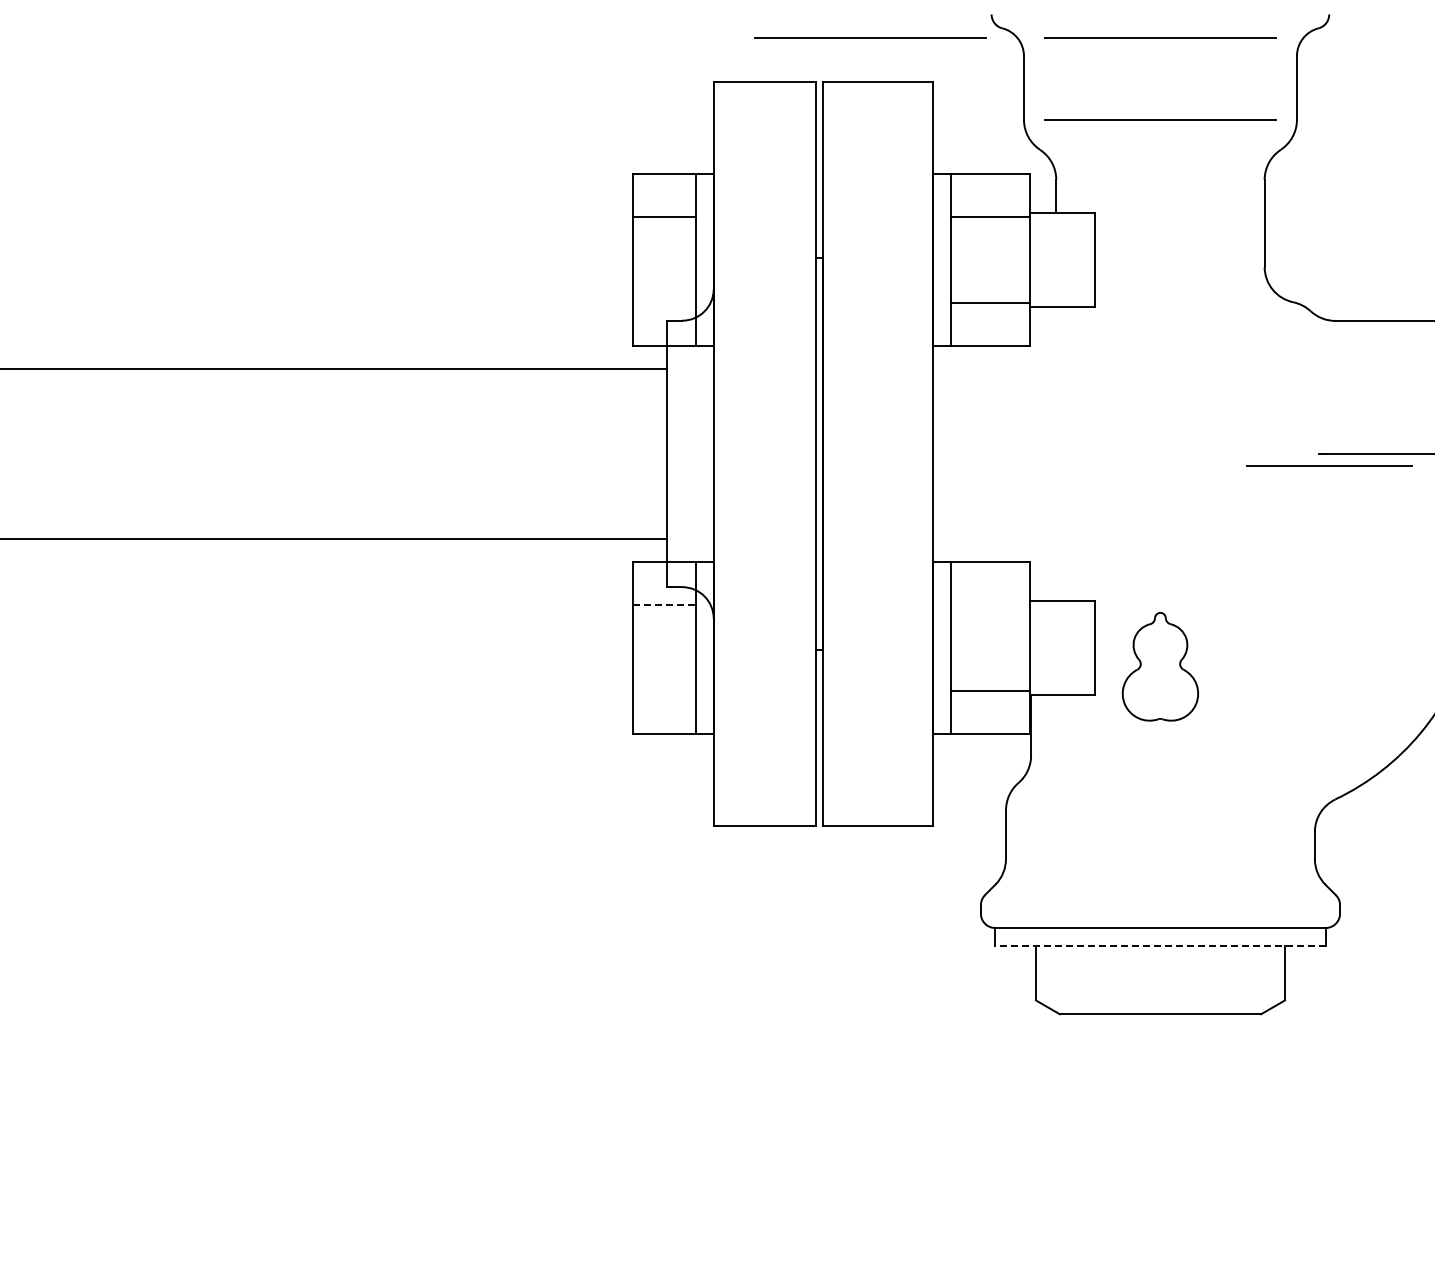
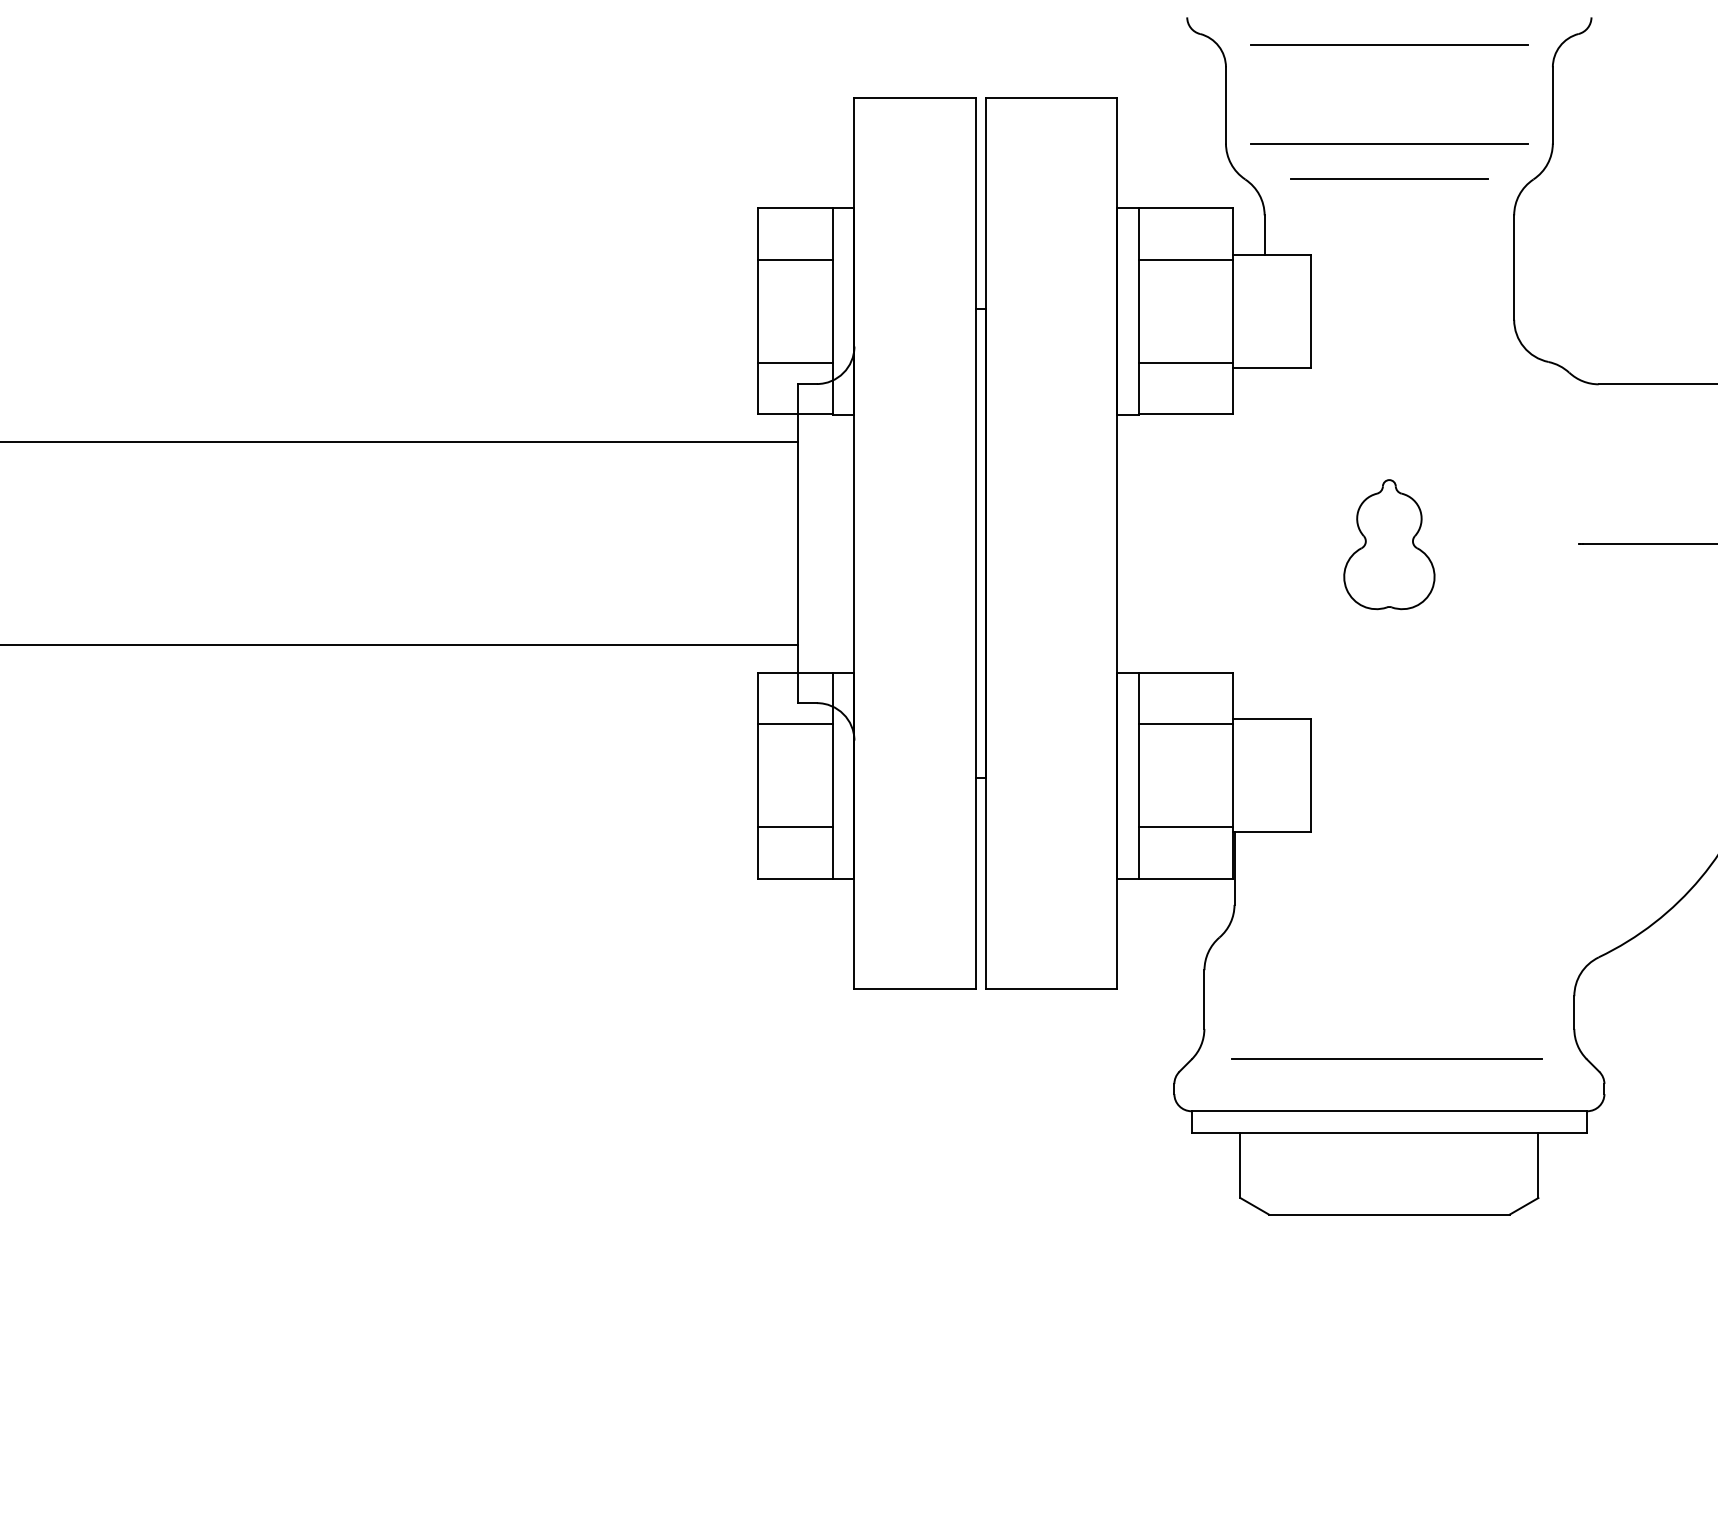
line: (870, 37) -> (1042, 44), removed
line: (663, 302) -> (794, 362), added
line: (1329, 465) -> (1389, 179), moved
line: (664, 604) -> (795, 723), dashed -> solid
line: (990, 604) -> (1185, 723), added
part: (1160, 666) -> (1389, 544), moved
line: (663, 690) -> (794, 826), added
line: (1158, 884) -> (1387, 1059), added
line: (1159, 946) -> (1388, 1133), dashed -> solid

